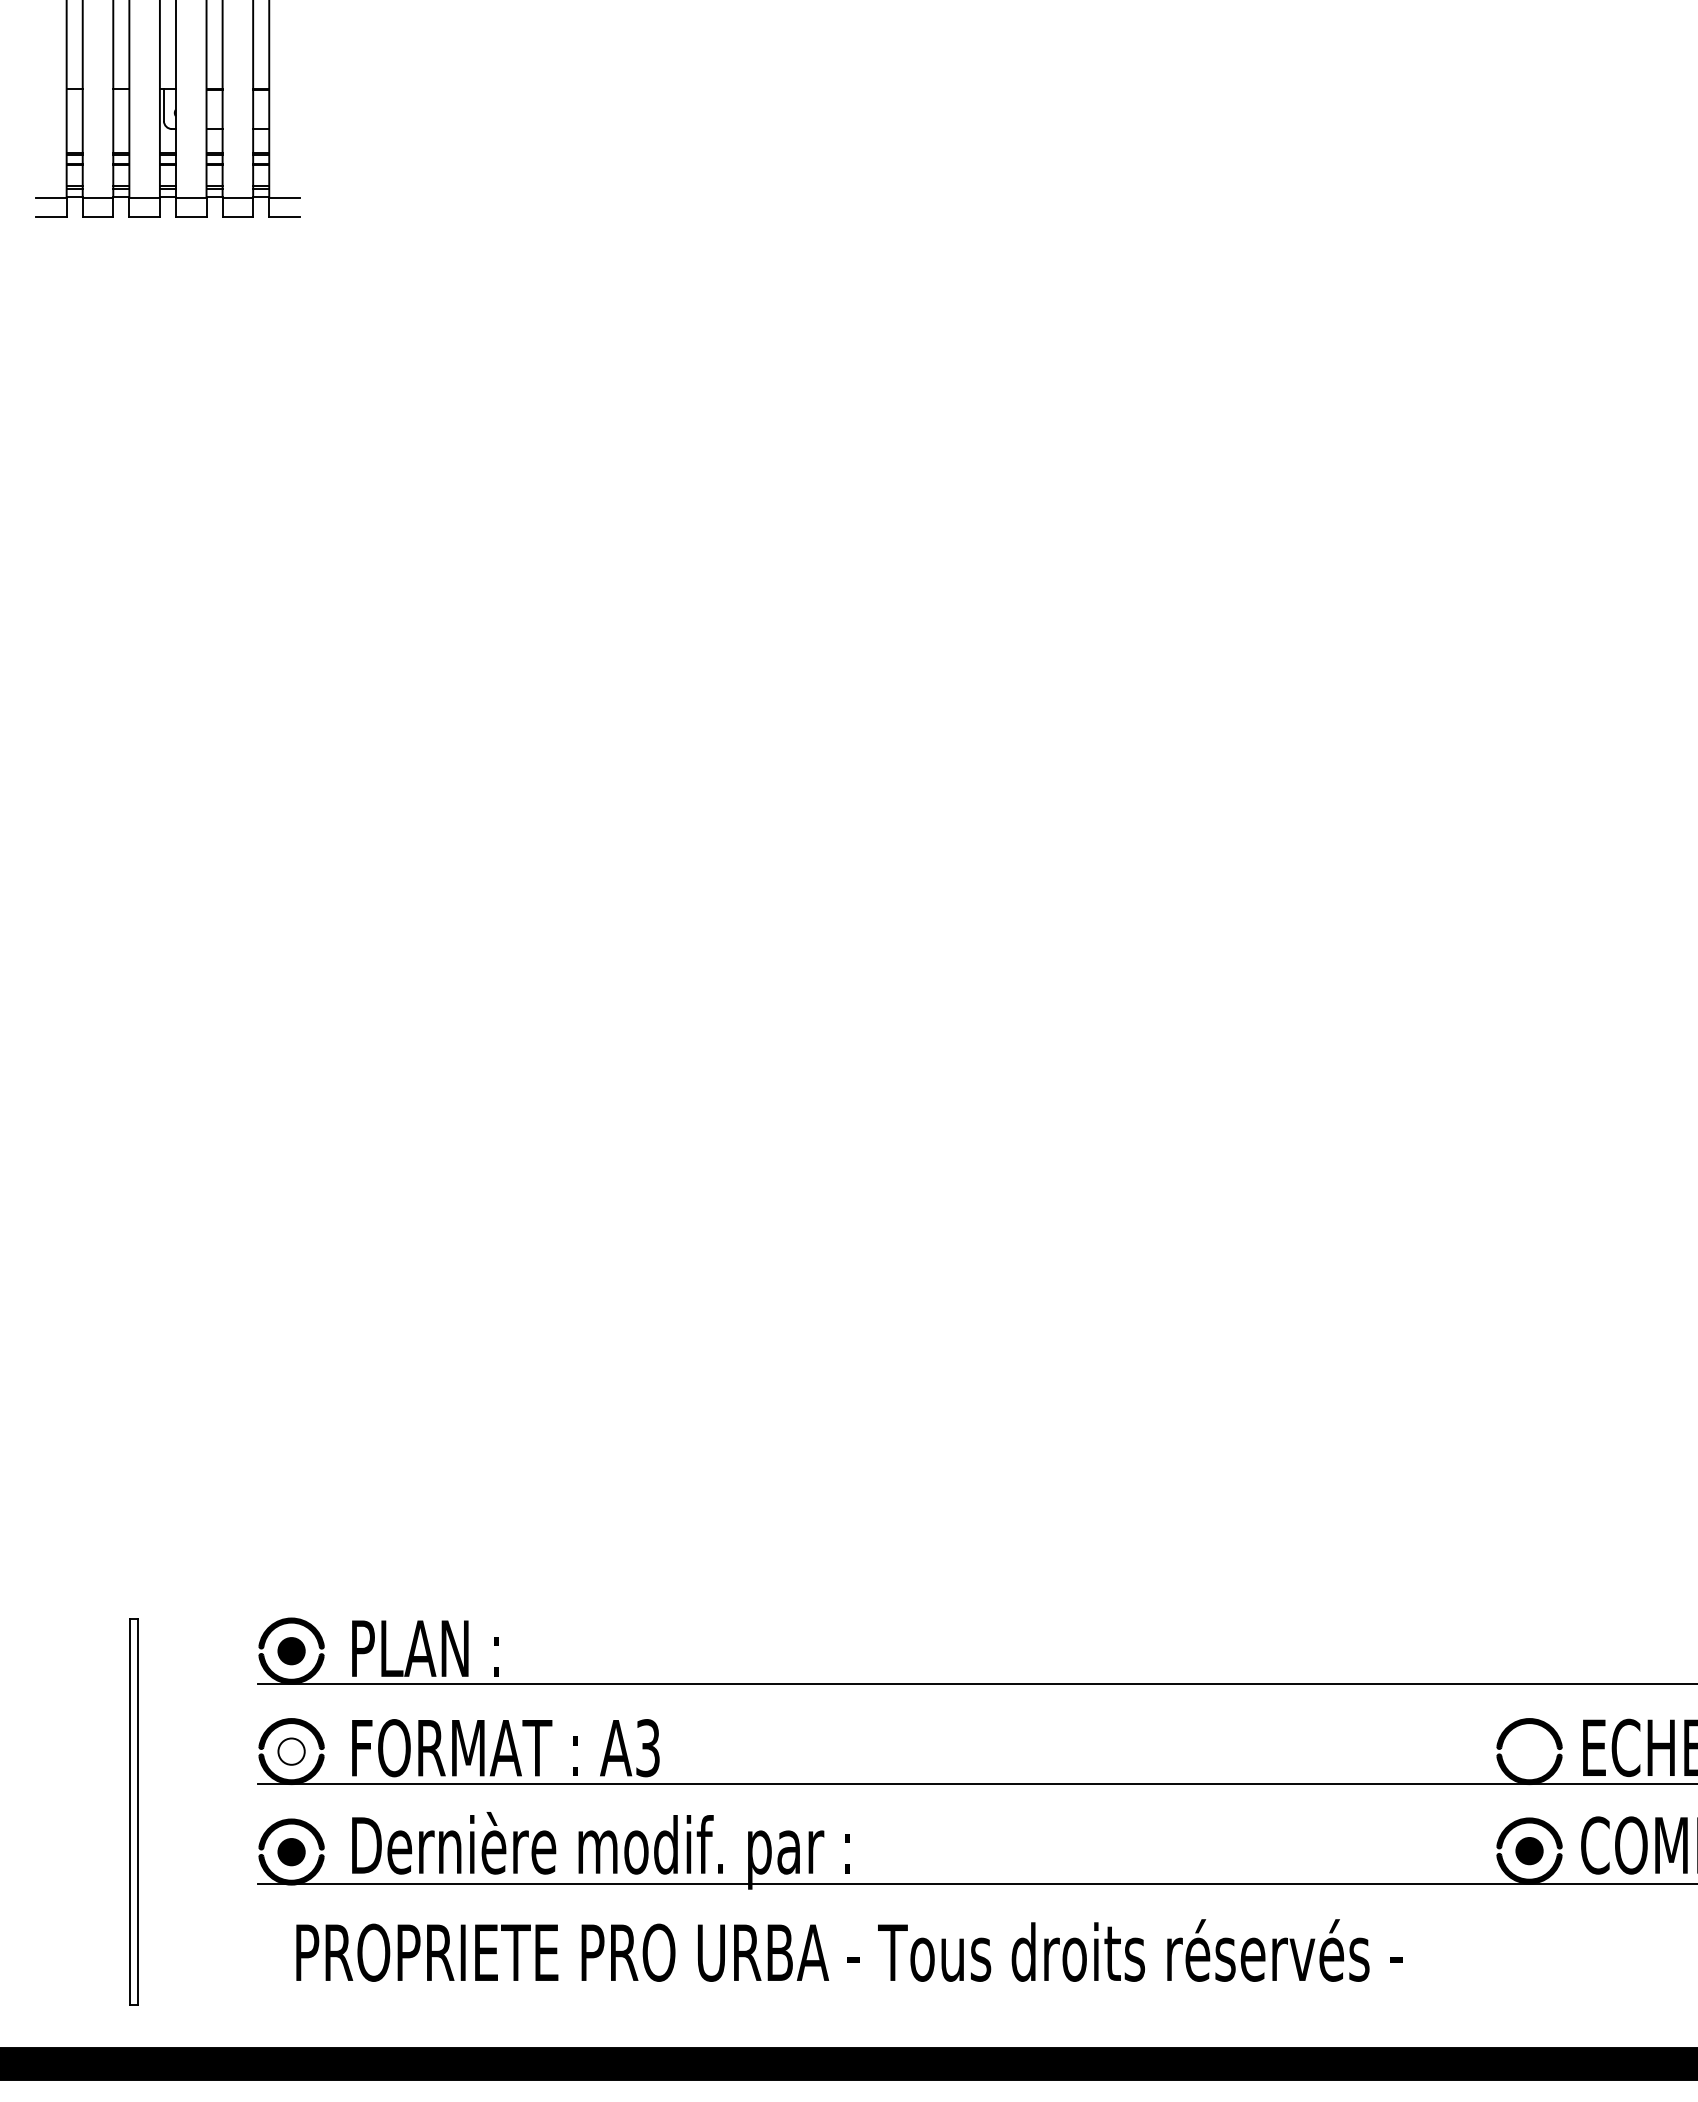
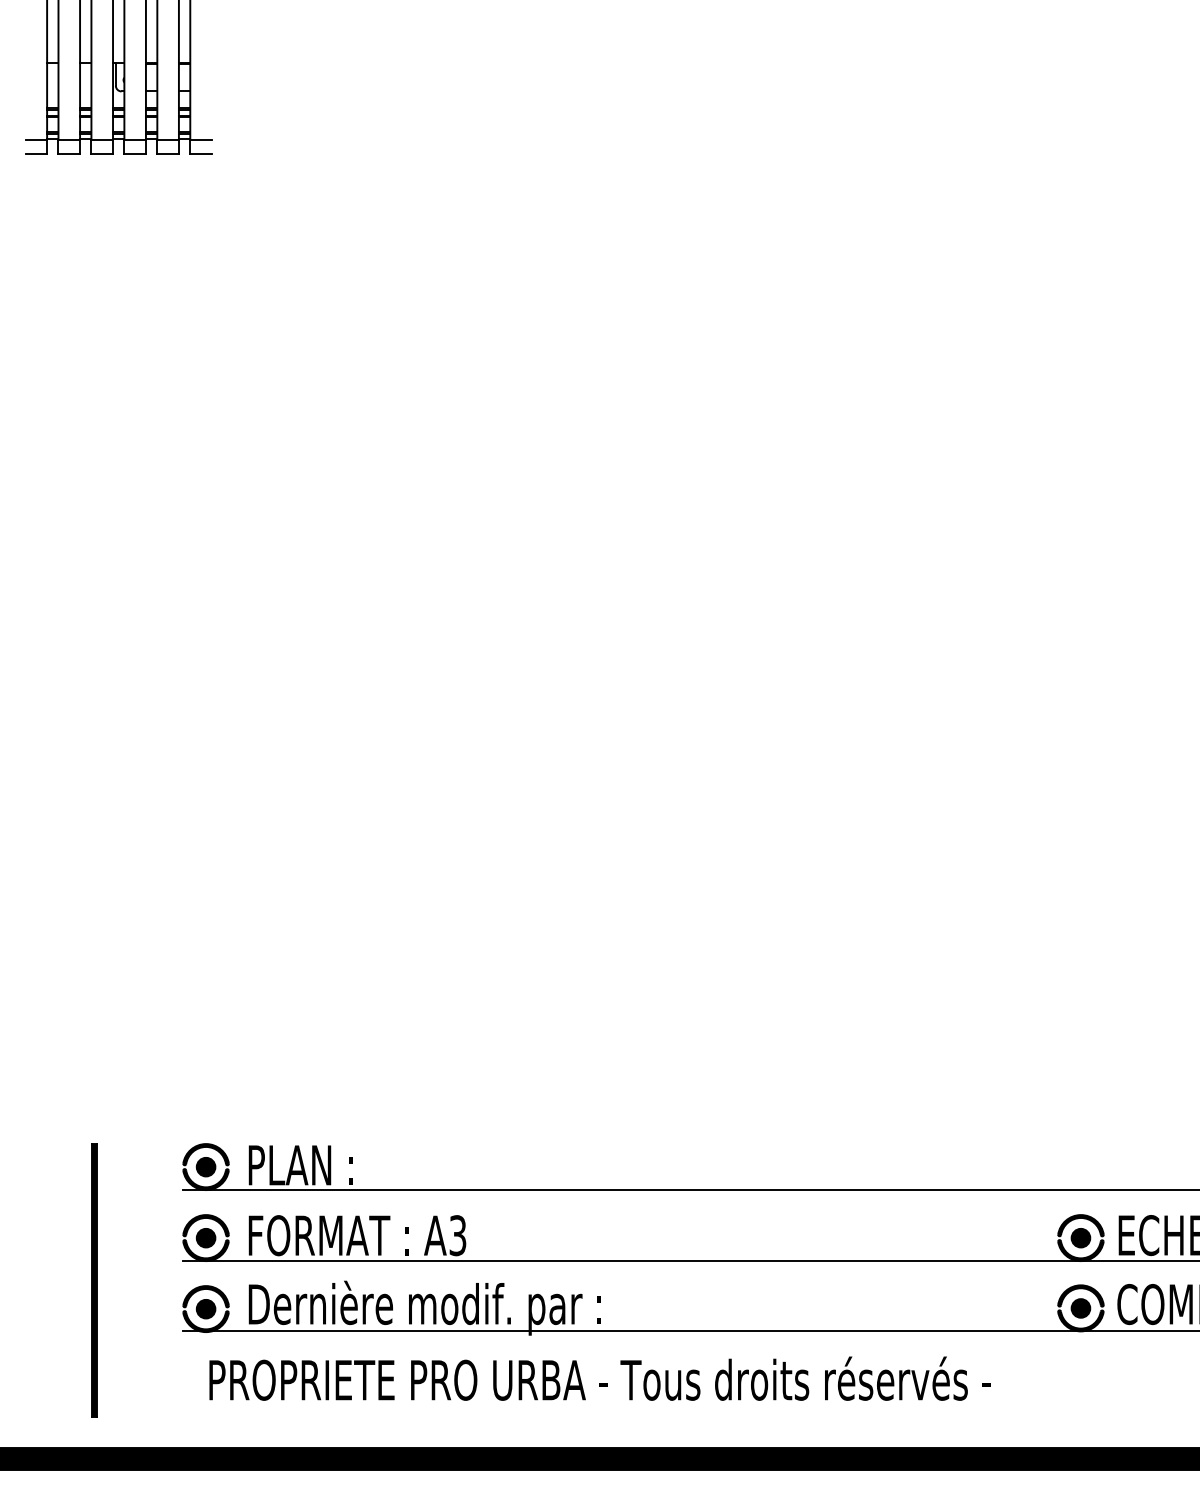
fill: (291, 1751) -> (206, 1238), added
part: (1529, 1751) -> (1080, 1238), added
fill: (133, 1811) -> (94, 1280), added

